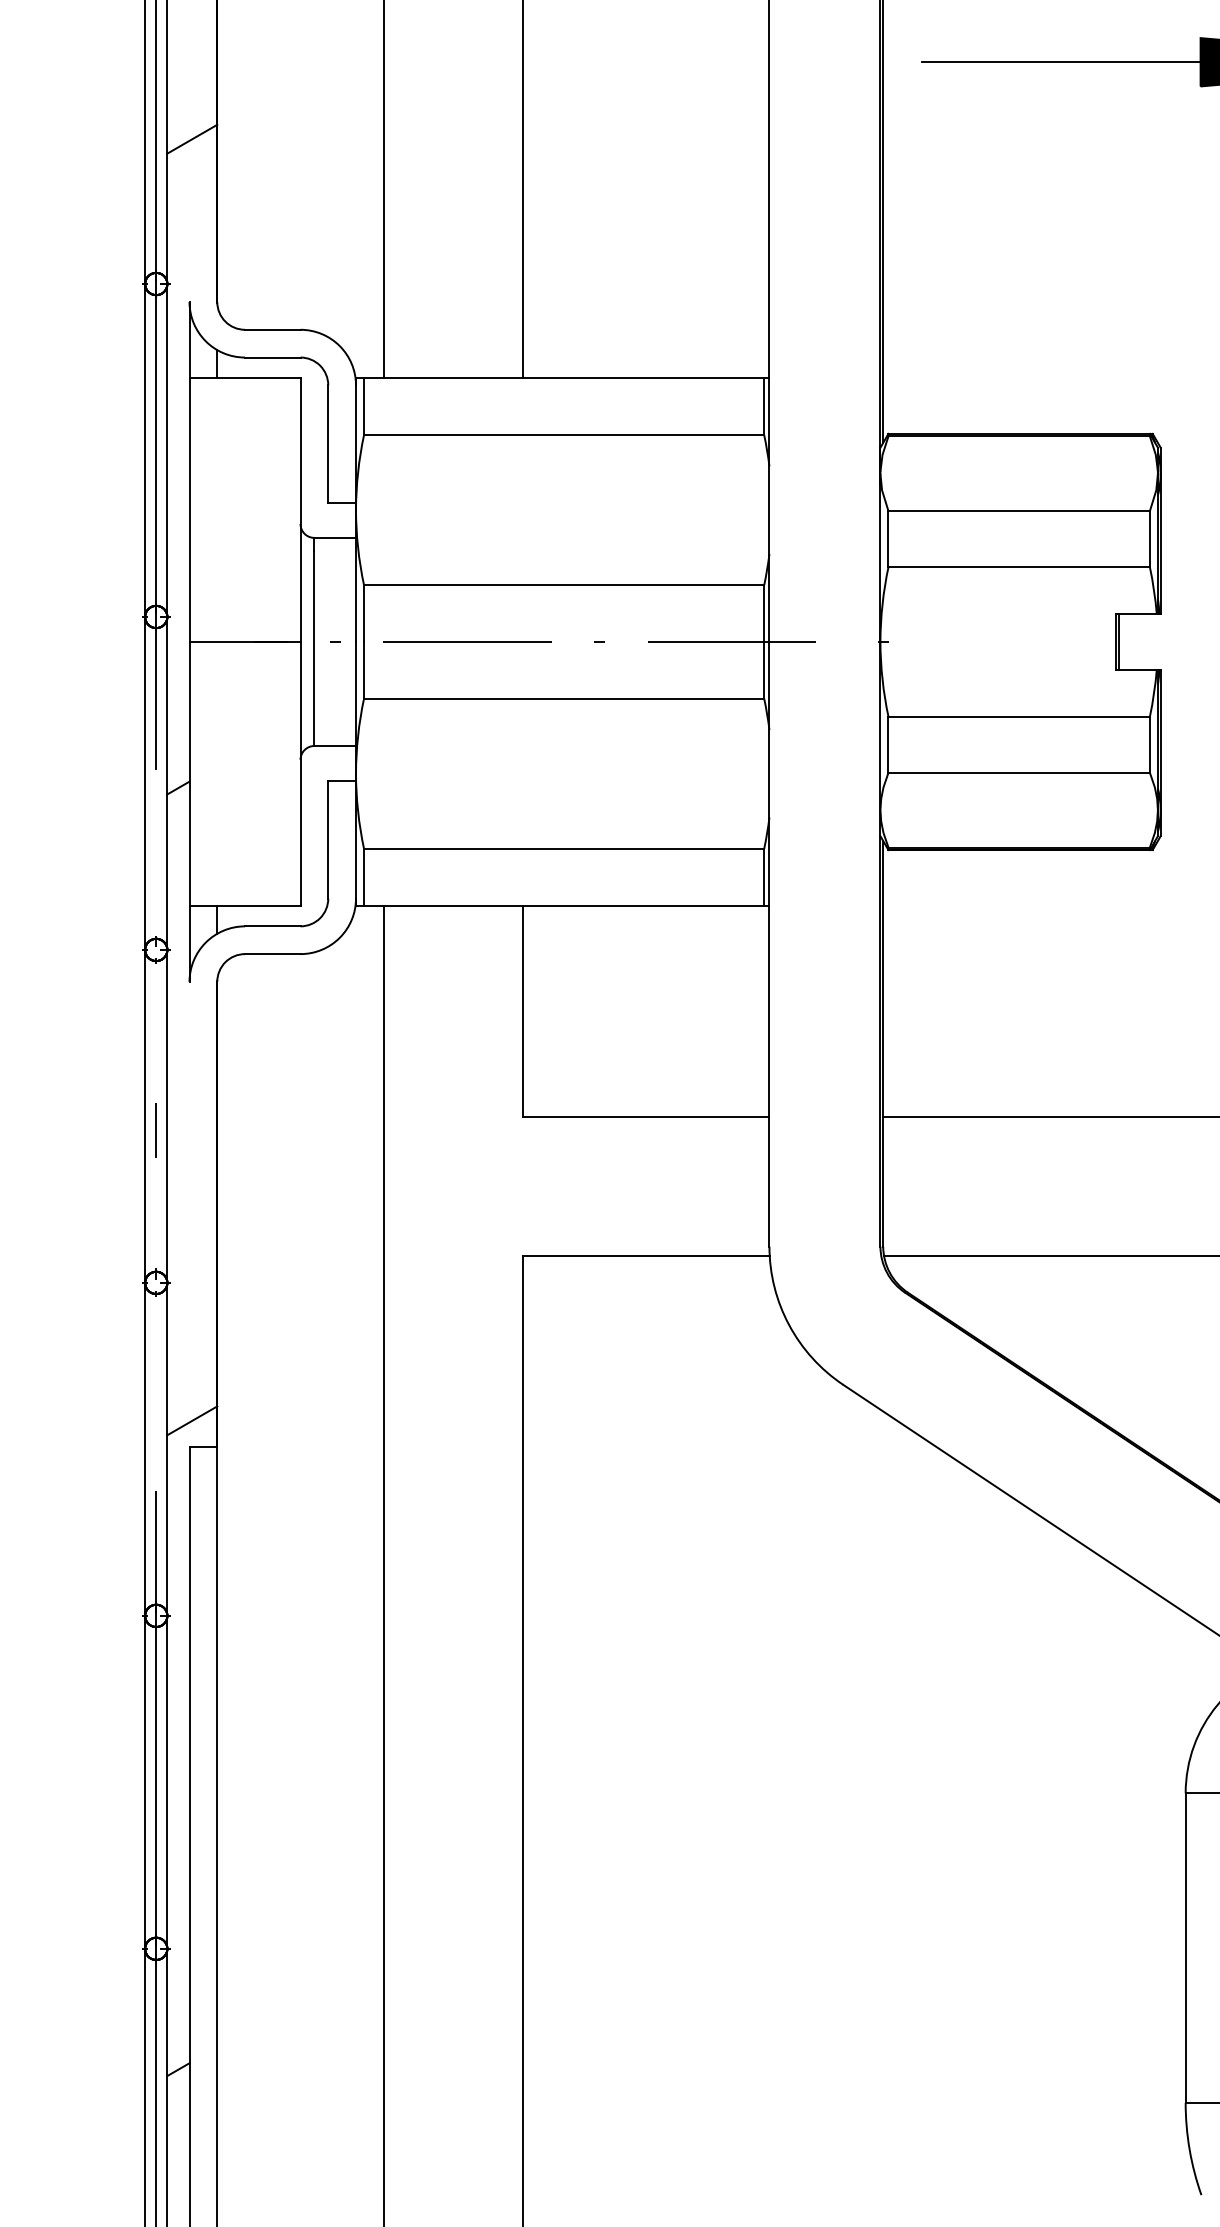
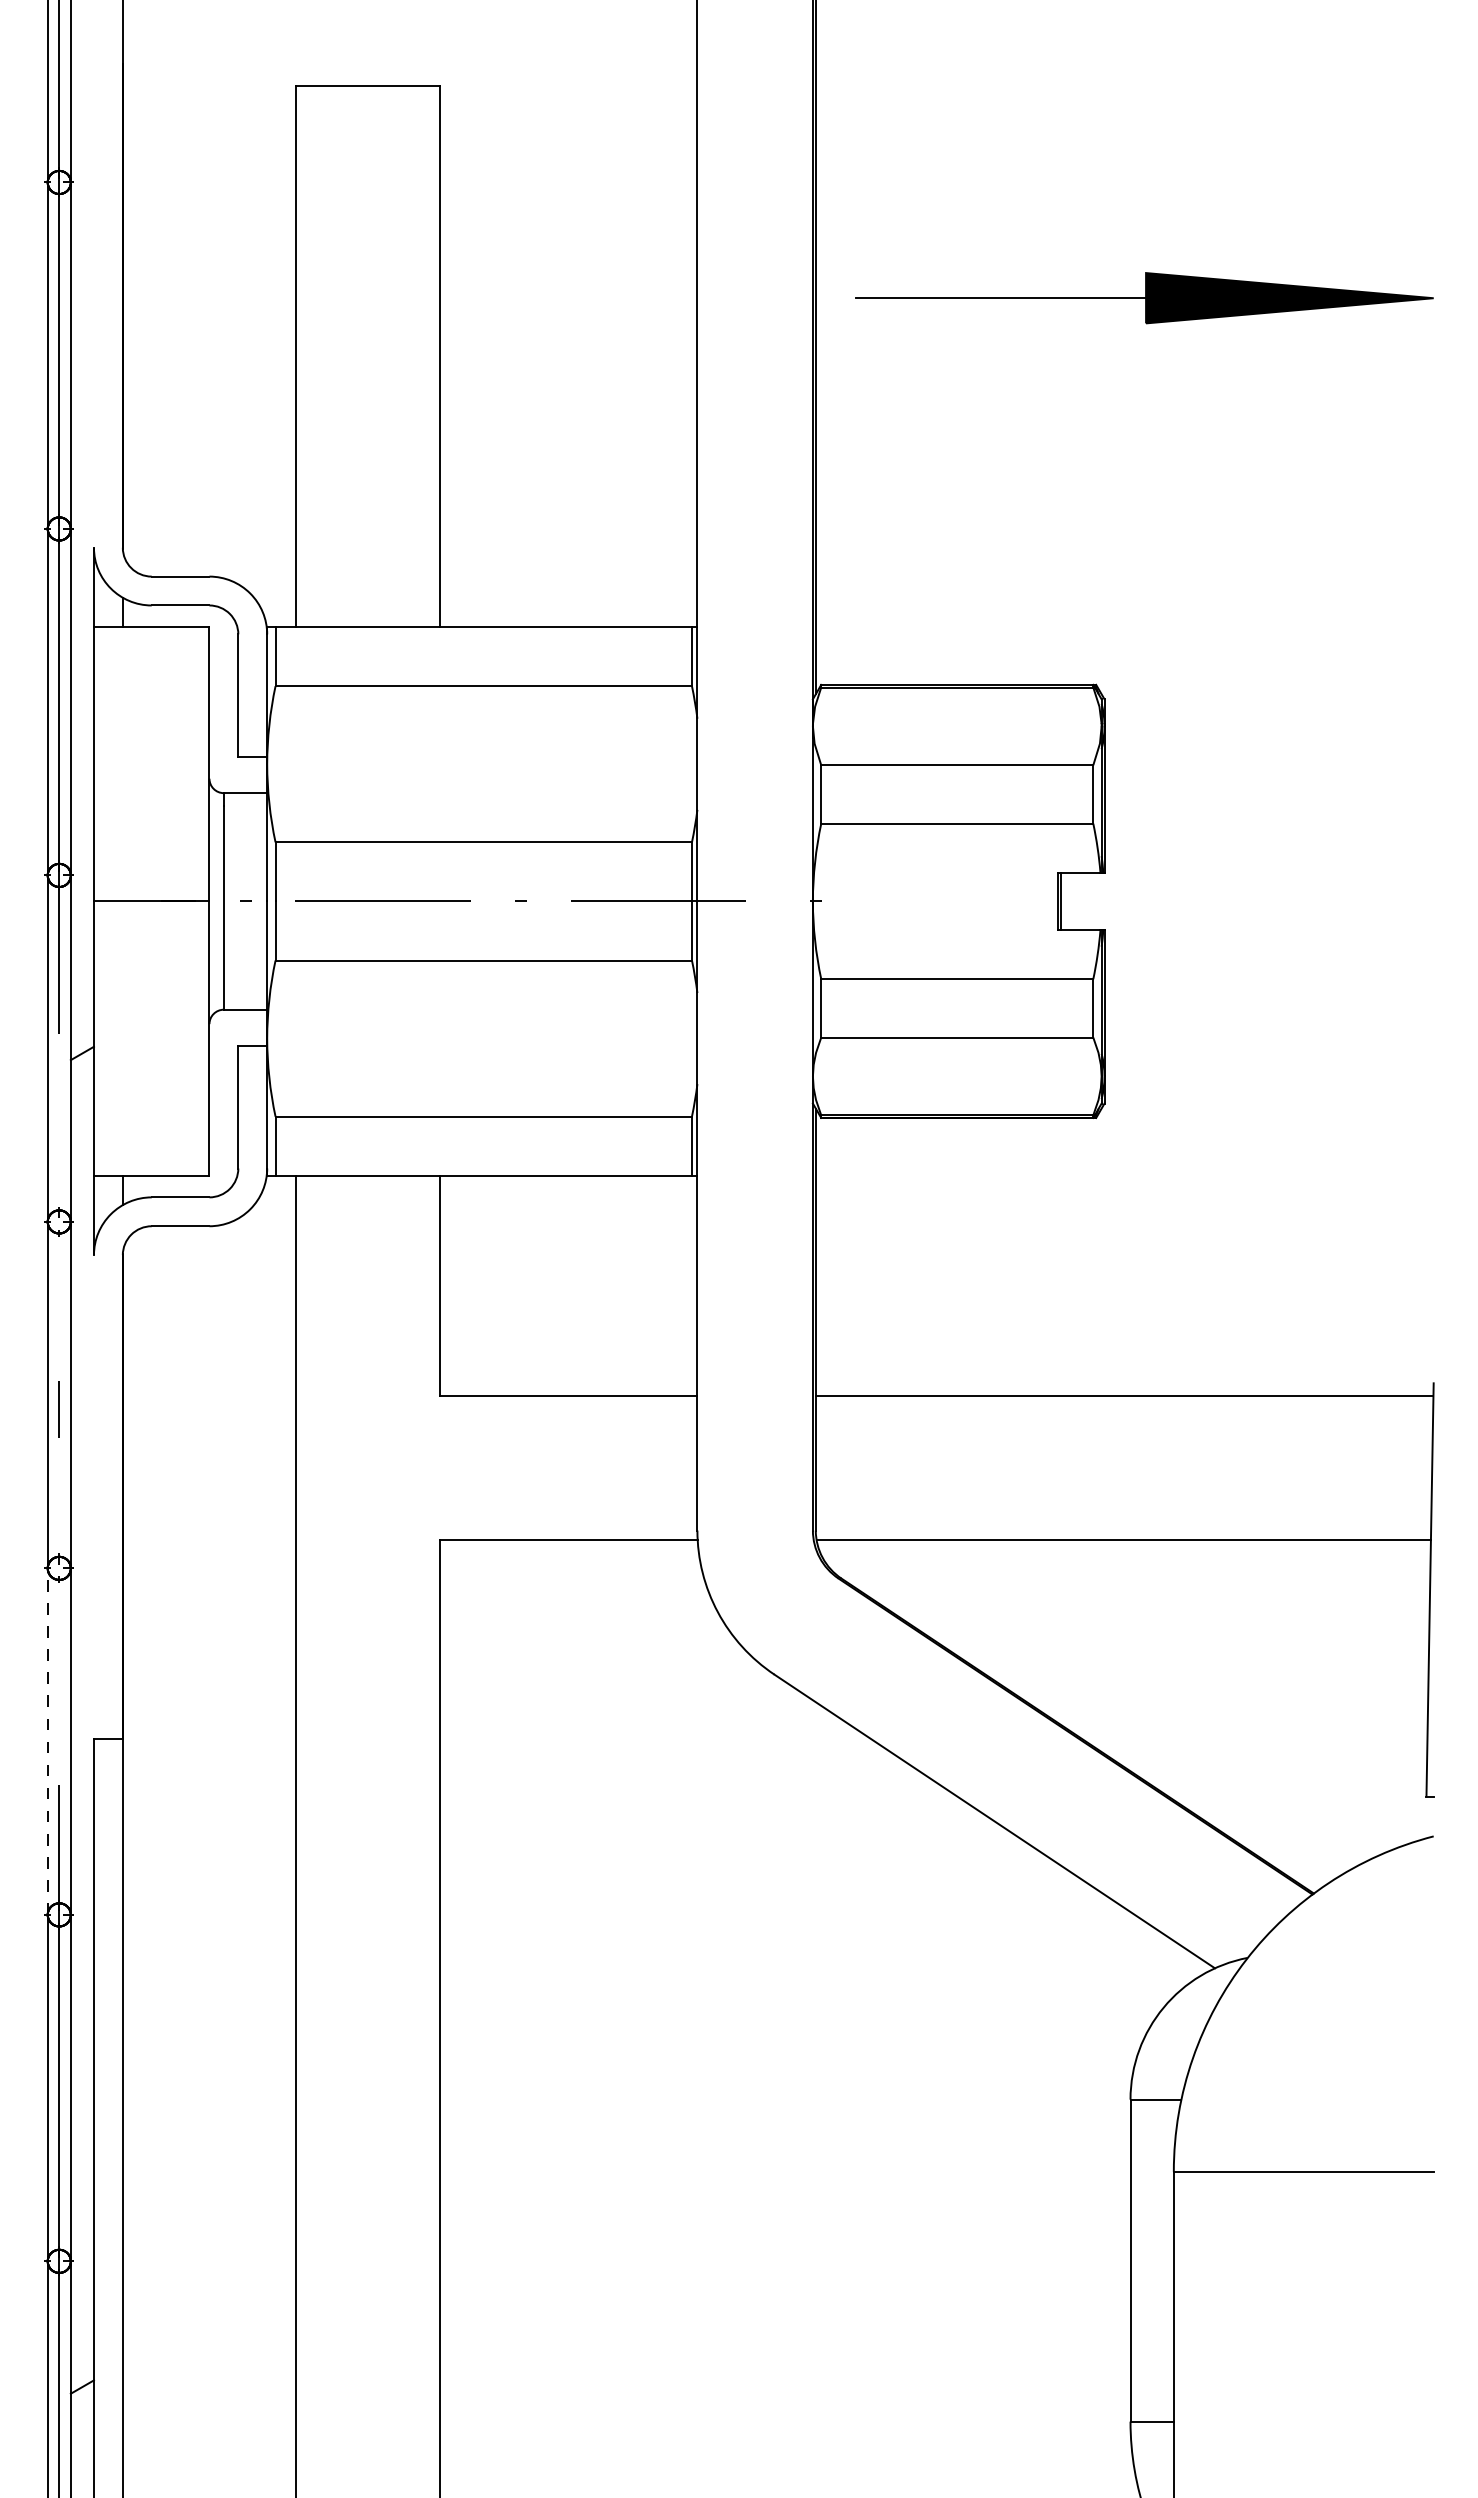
line: (191, 139) -> (96, 378), removed
line: (191, 1420) -> (96, 1711), removed
line: (144, 1449) -> (47, 1741), solid -> dashed

